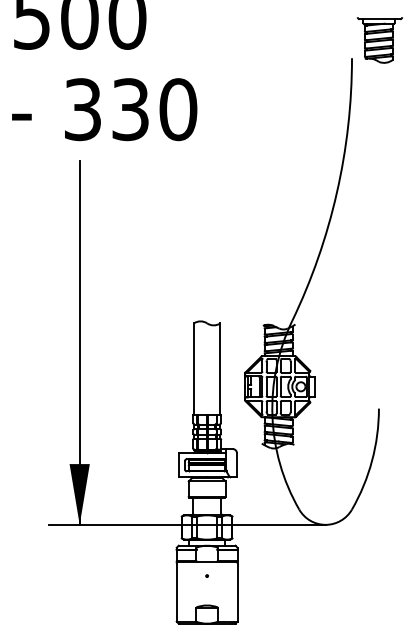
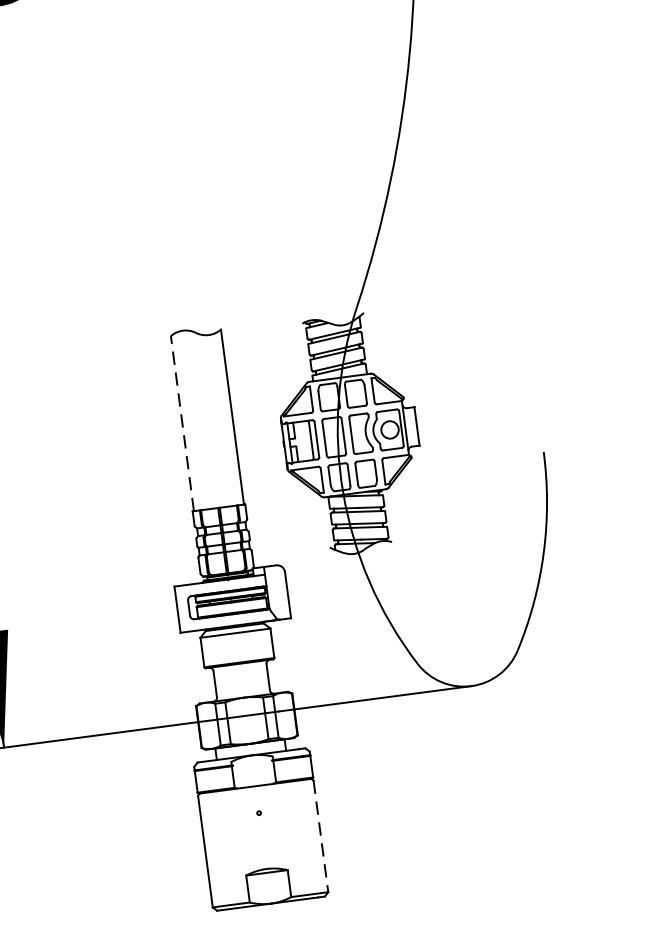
line: (194, 368) -> (183, 421), solid -> dashed
line: (237, 592) -> (320, 836), solid -> dashed

